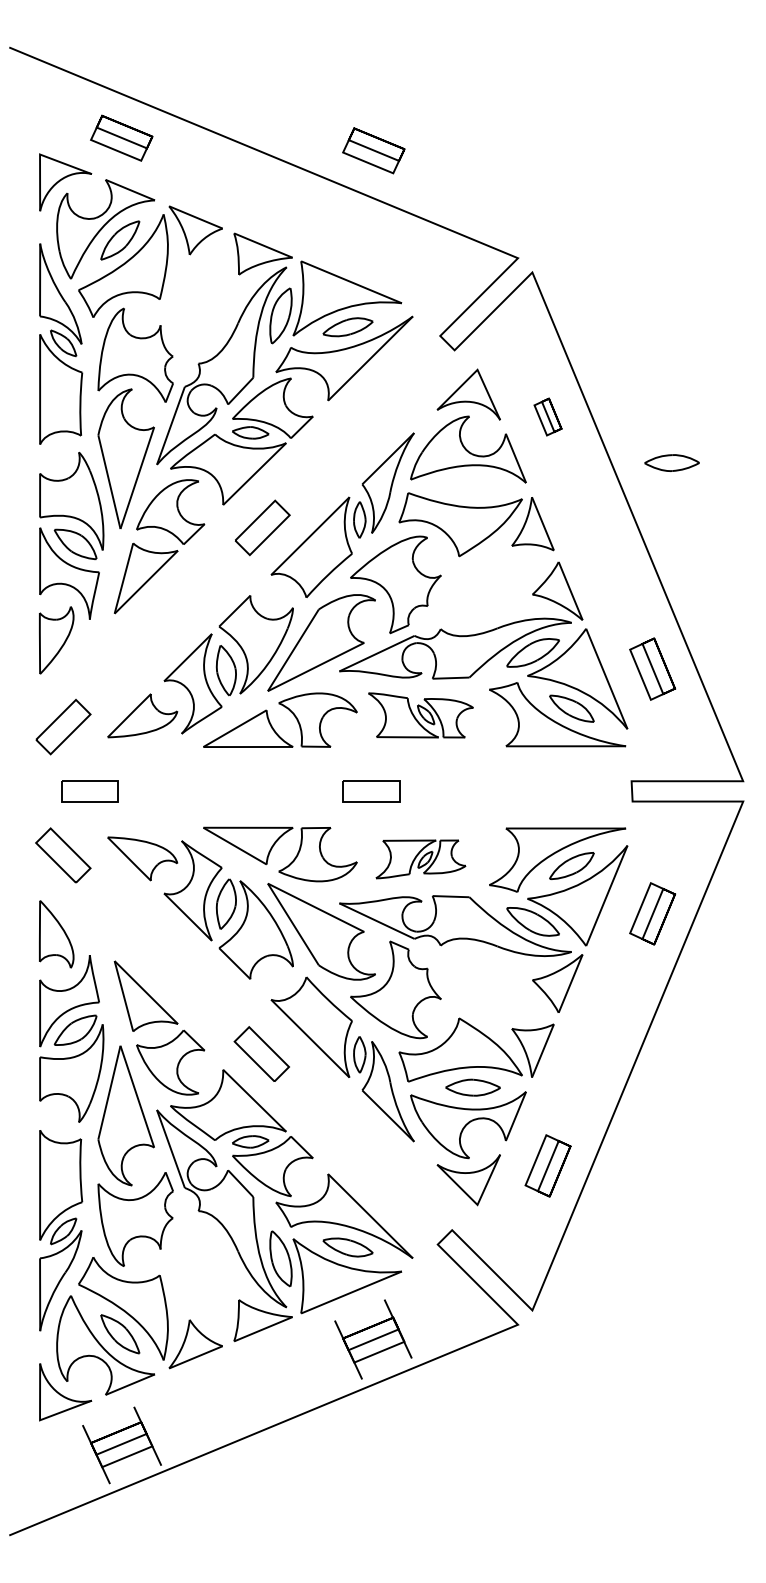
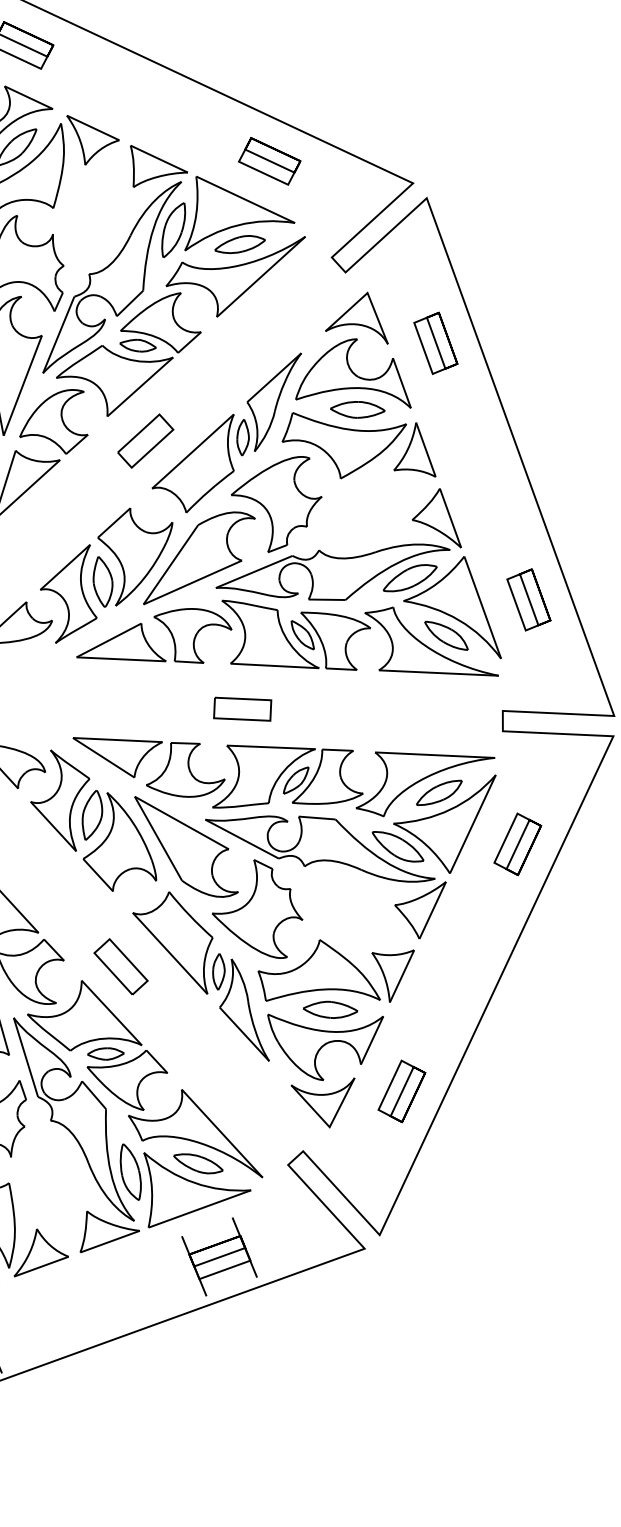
part: (373, 150) -> (269, 161), moved
part: (547, 416) -> (435, 342), size x1.67
part: (671, 462) -> (357, 409), moved
part: (420, 715) -> (294, 635), size x1.43
part: (420, 859) -> (288, 779), size x1.67

